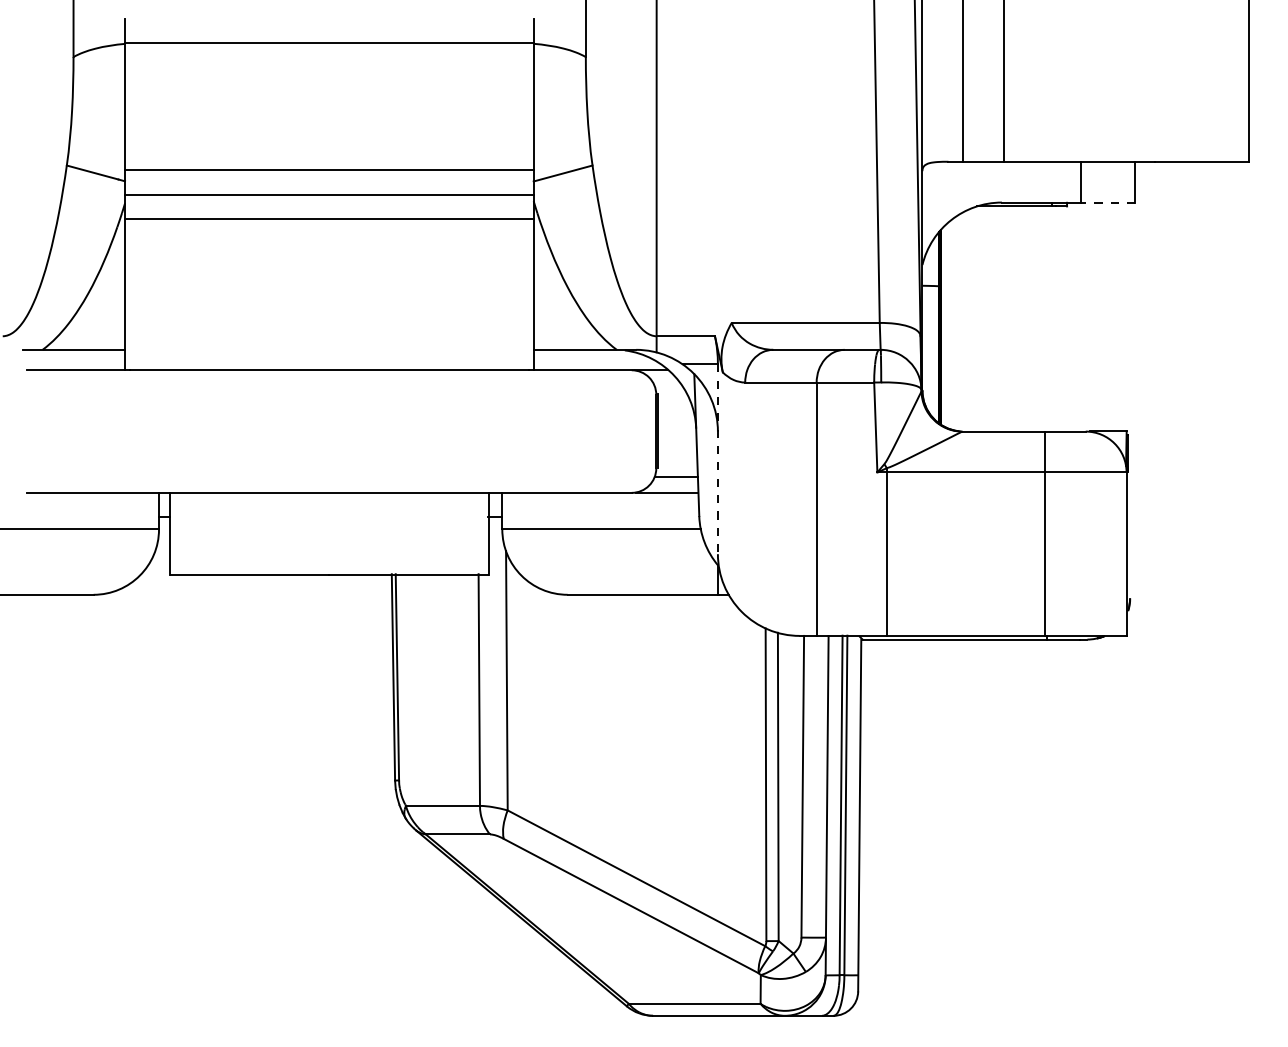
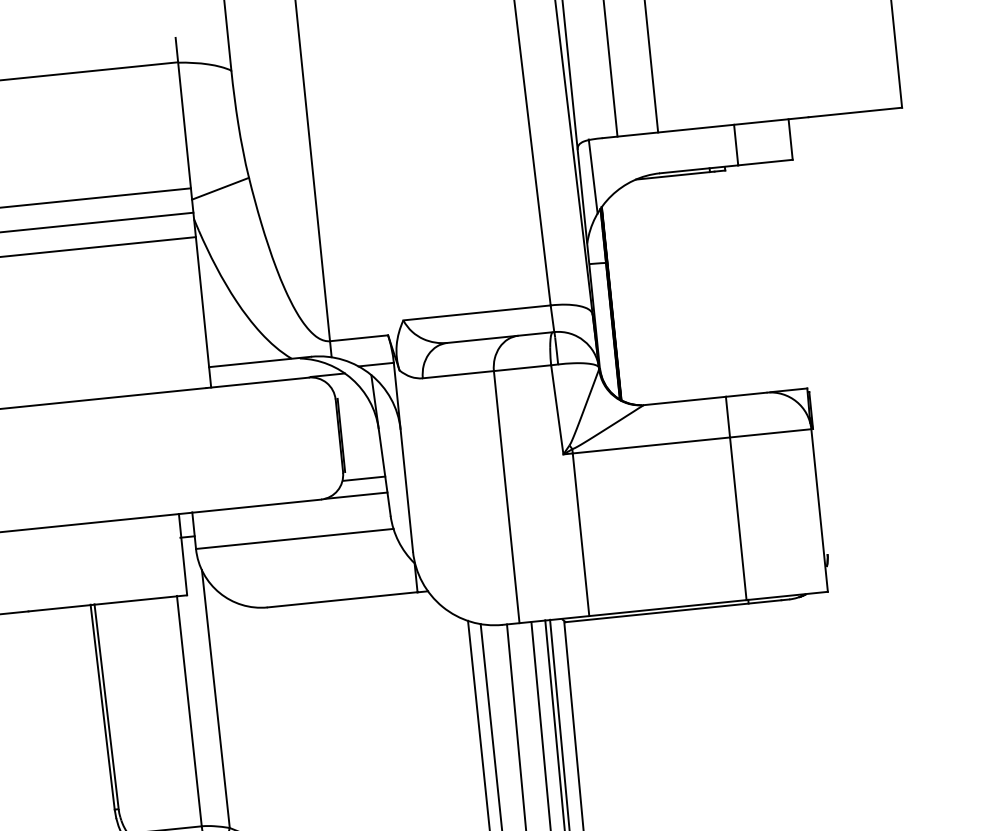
line: (934, 198) -> (592, 176), added
line: (1107, 202) -> (765, 162), dashed -> solid
line: (717, 459) -> (403, 457), dashed -> solid

